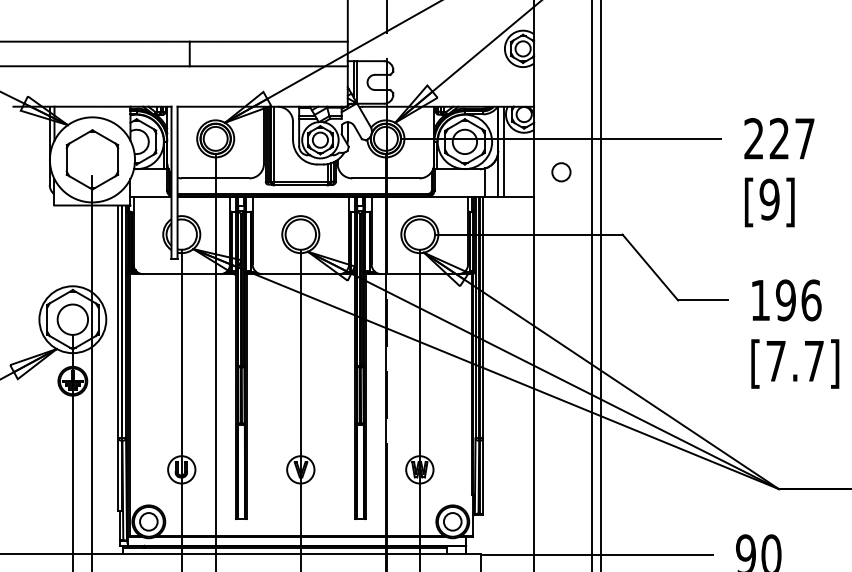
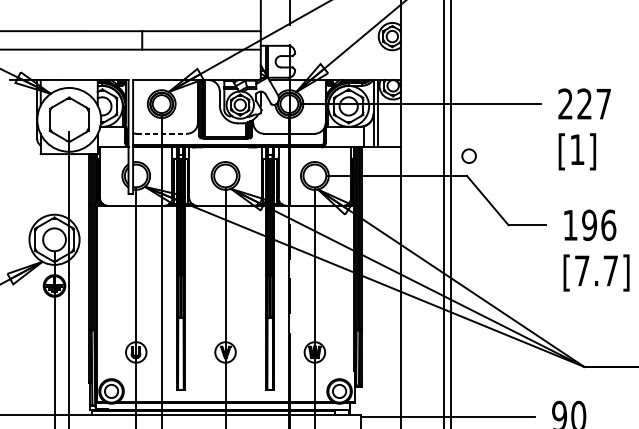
circle: (561, 172) -> (469, 156), moved
line: (215, 178) -> (161, 133), solid -> dashed
text: (769, 199) -> (577, 149), [9] -> [1]

